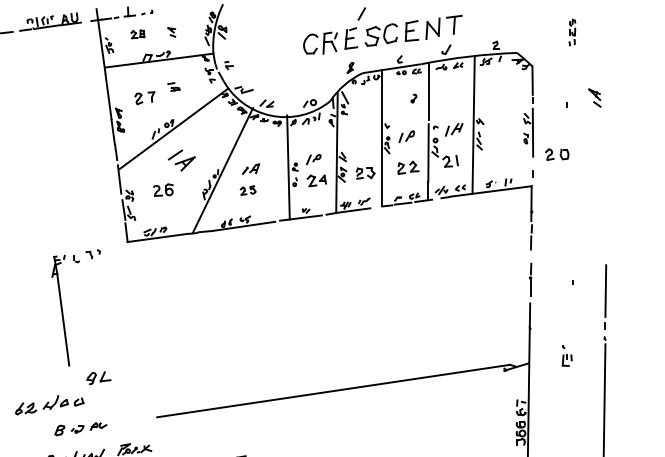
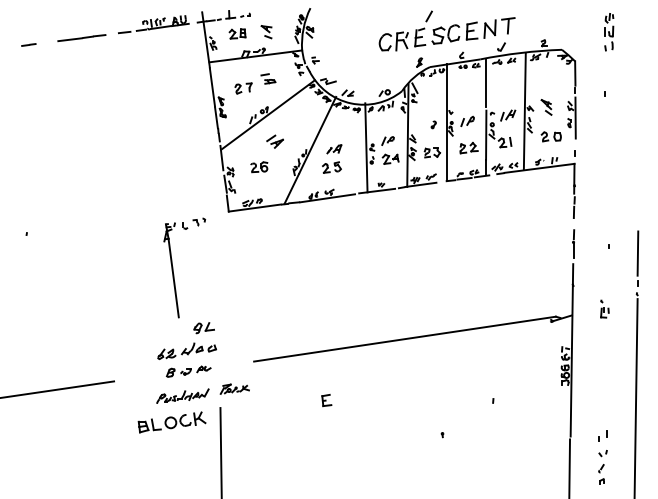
part: (171, 32) -> (266, 32), size x1.67
part: (572, 32) -> (609, 32), size x1.67
part: (137, 33) -> (237, 33), size x1.43
part: (174, 86) -> (268, 78), size x1.43
part: (413, 98) -> (433, 124), moved
part: (594, 98) -> (546, 107), moved
part: (556, 154) -> (550, 136), moved
part: (181, 160) -> (274, 141), size x0.71
part: (247, 190) -> (331, 167), size x1.43
part: (50, 404) -> (187, 350), moved

